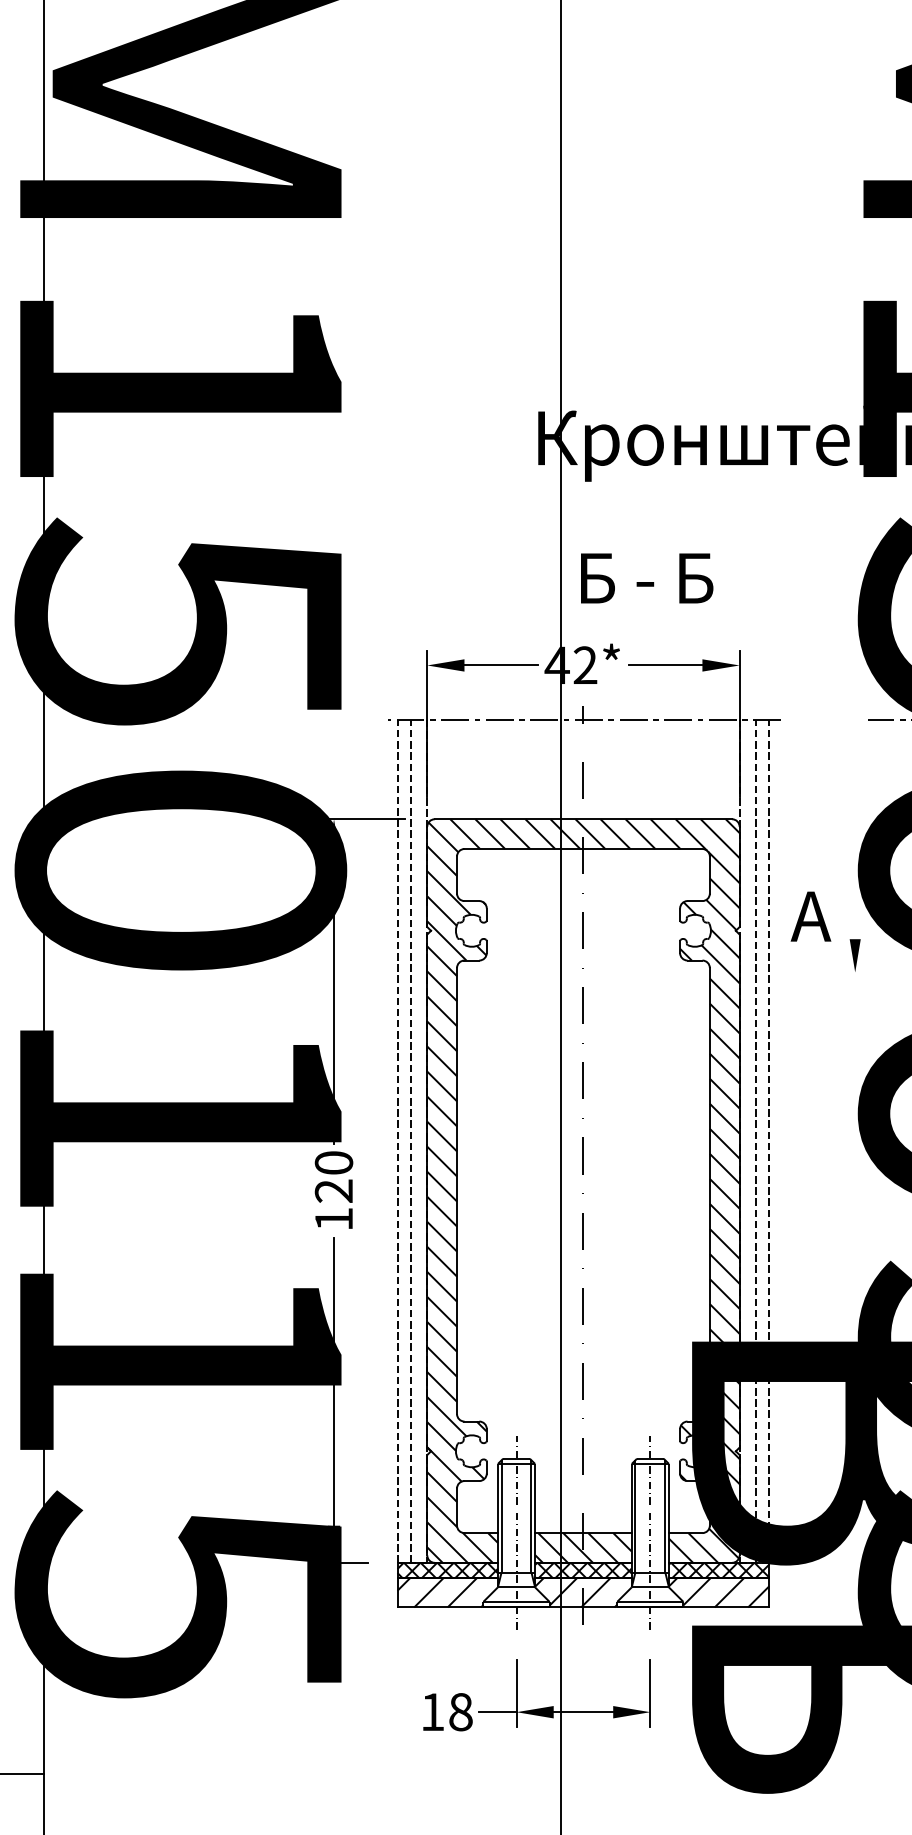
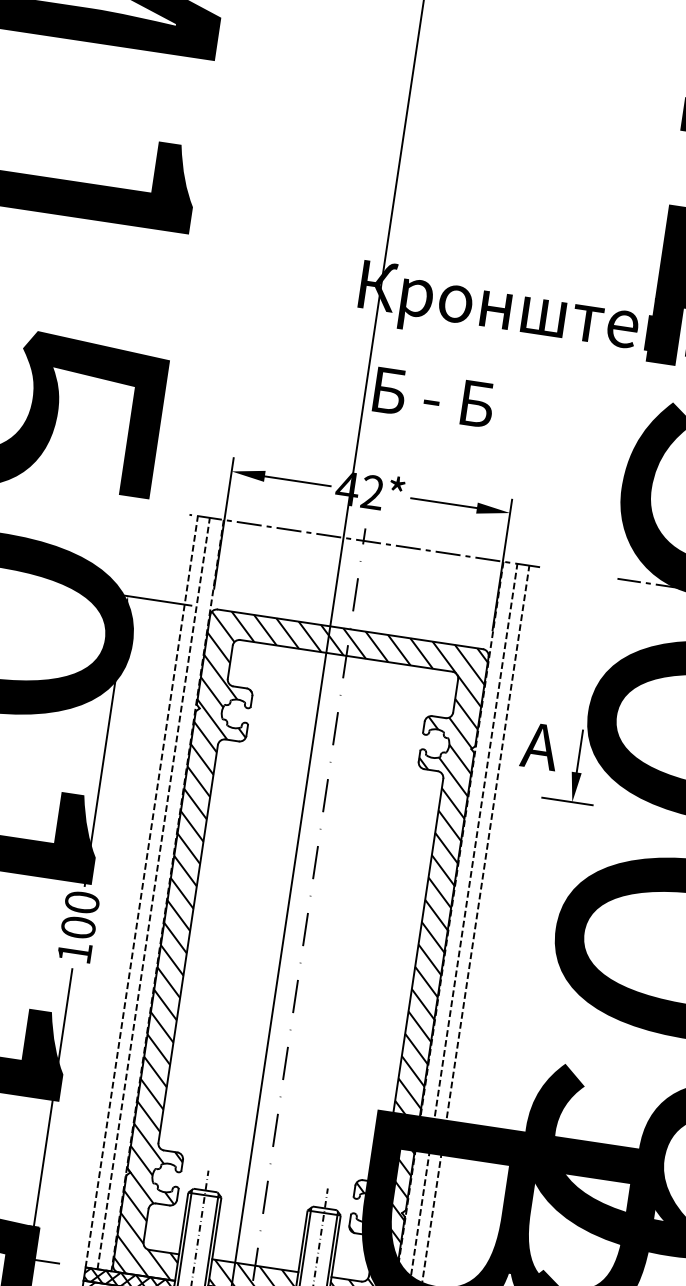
text: (647, 578) -> (434, 397), moved
line: (855, 915) -> (580, 751), added
line: (849, 972) -> (567, 801), added
text: (333, 1190) -> (78, 927), 120 -> 100

